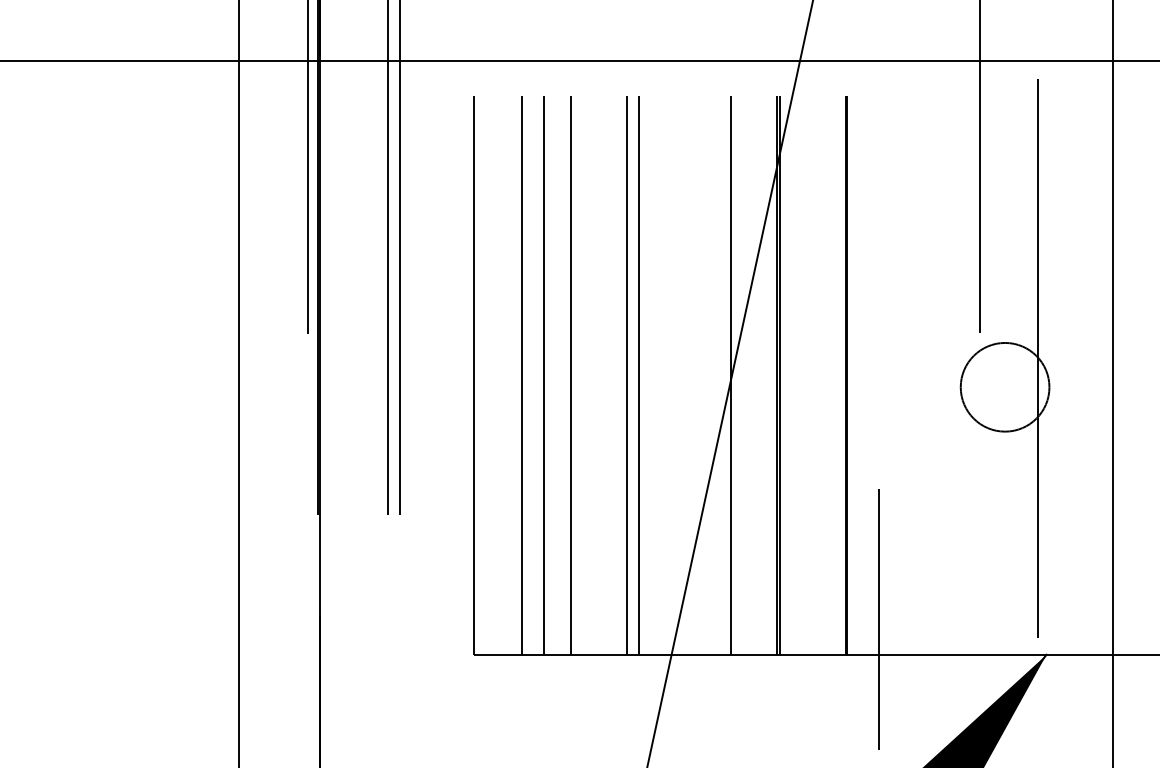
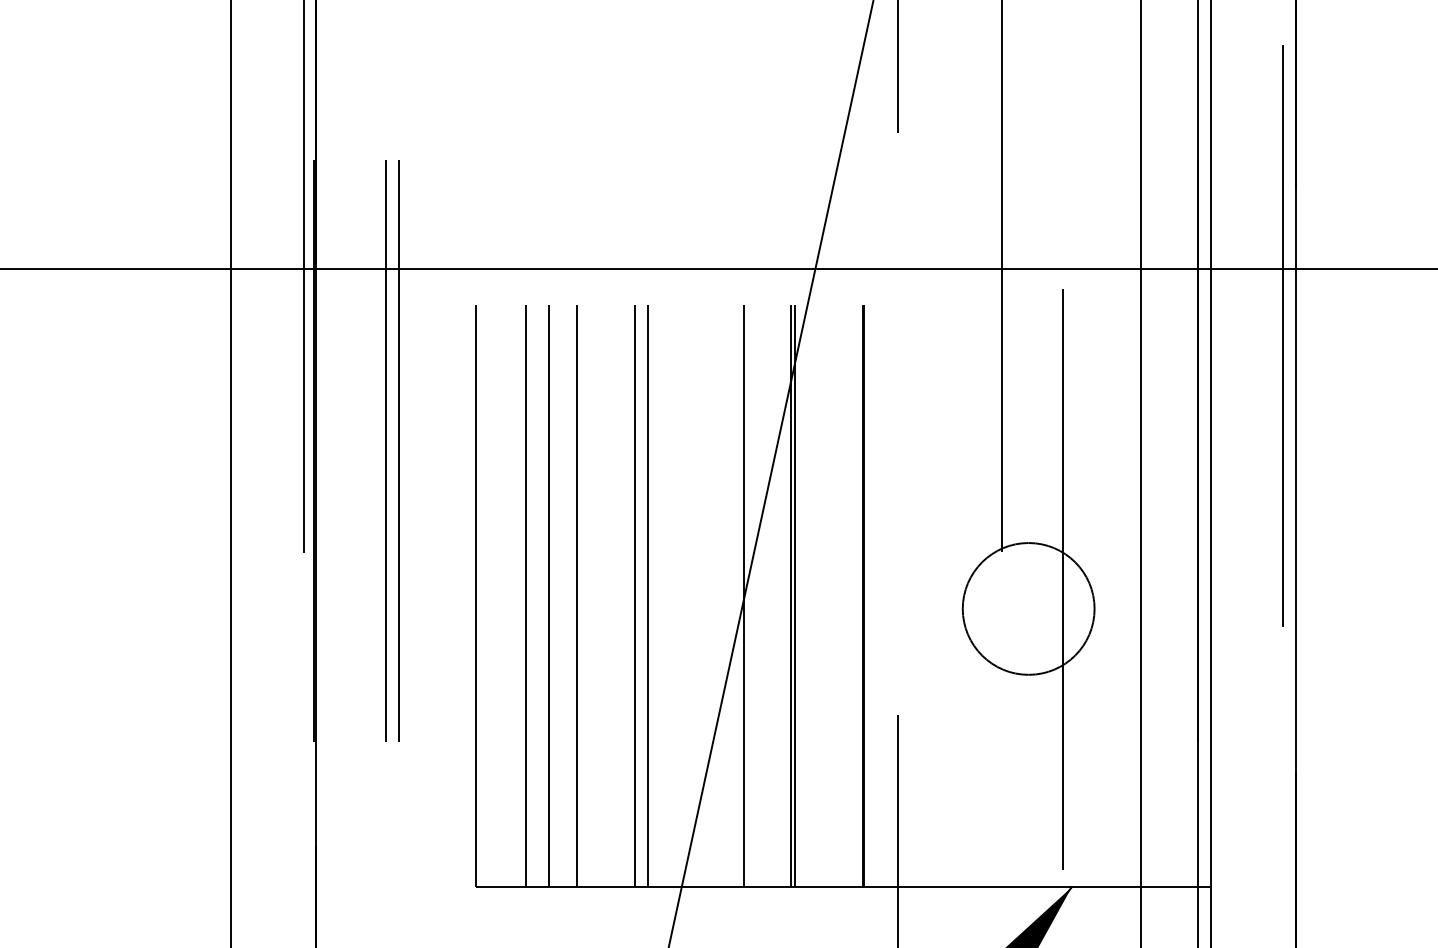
circle: (1004, 386) -> (1028, 608), size x1.43

